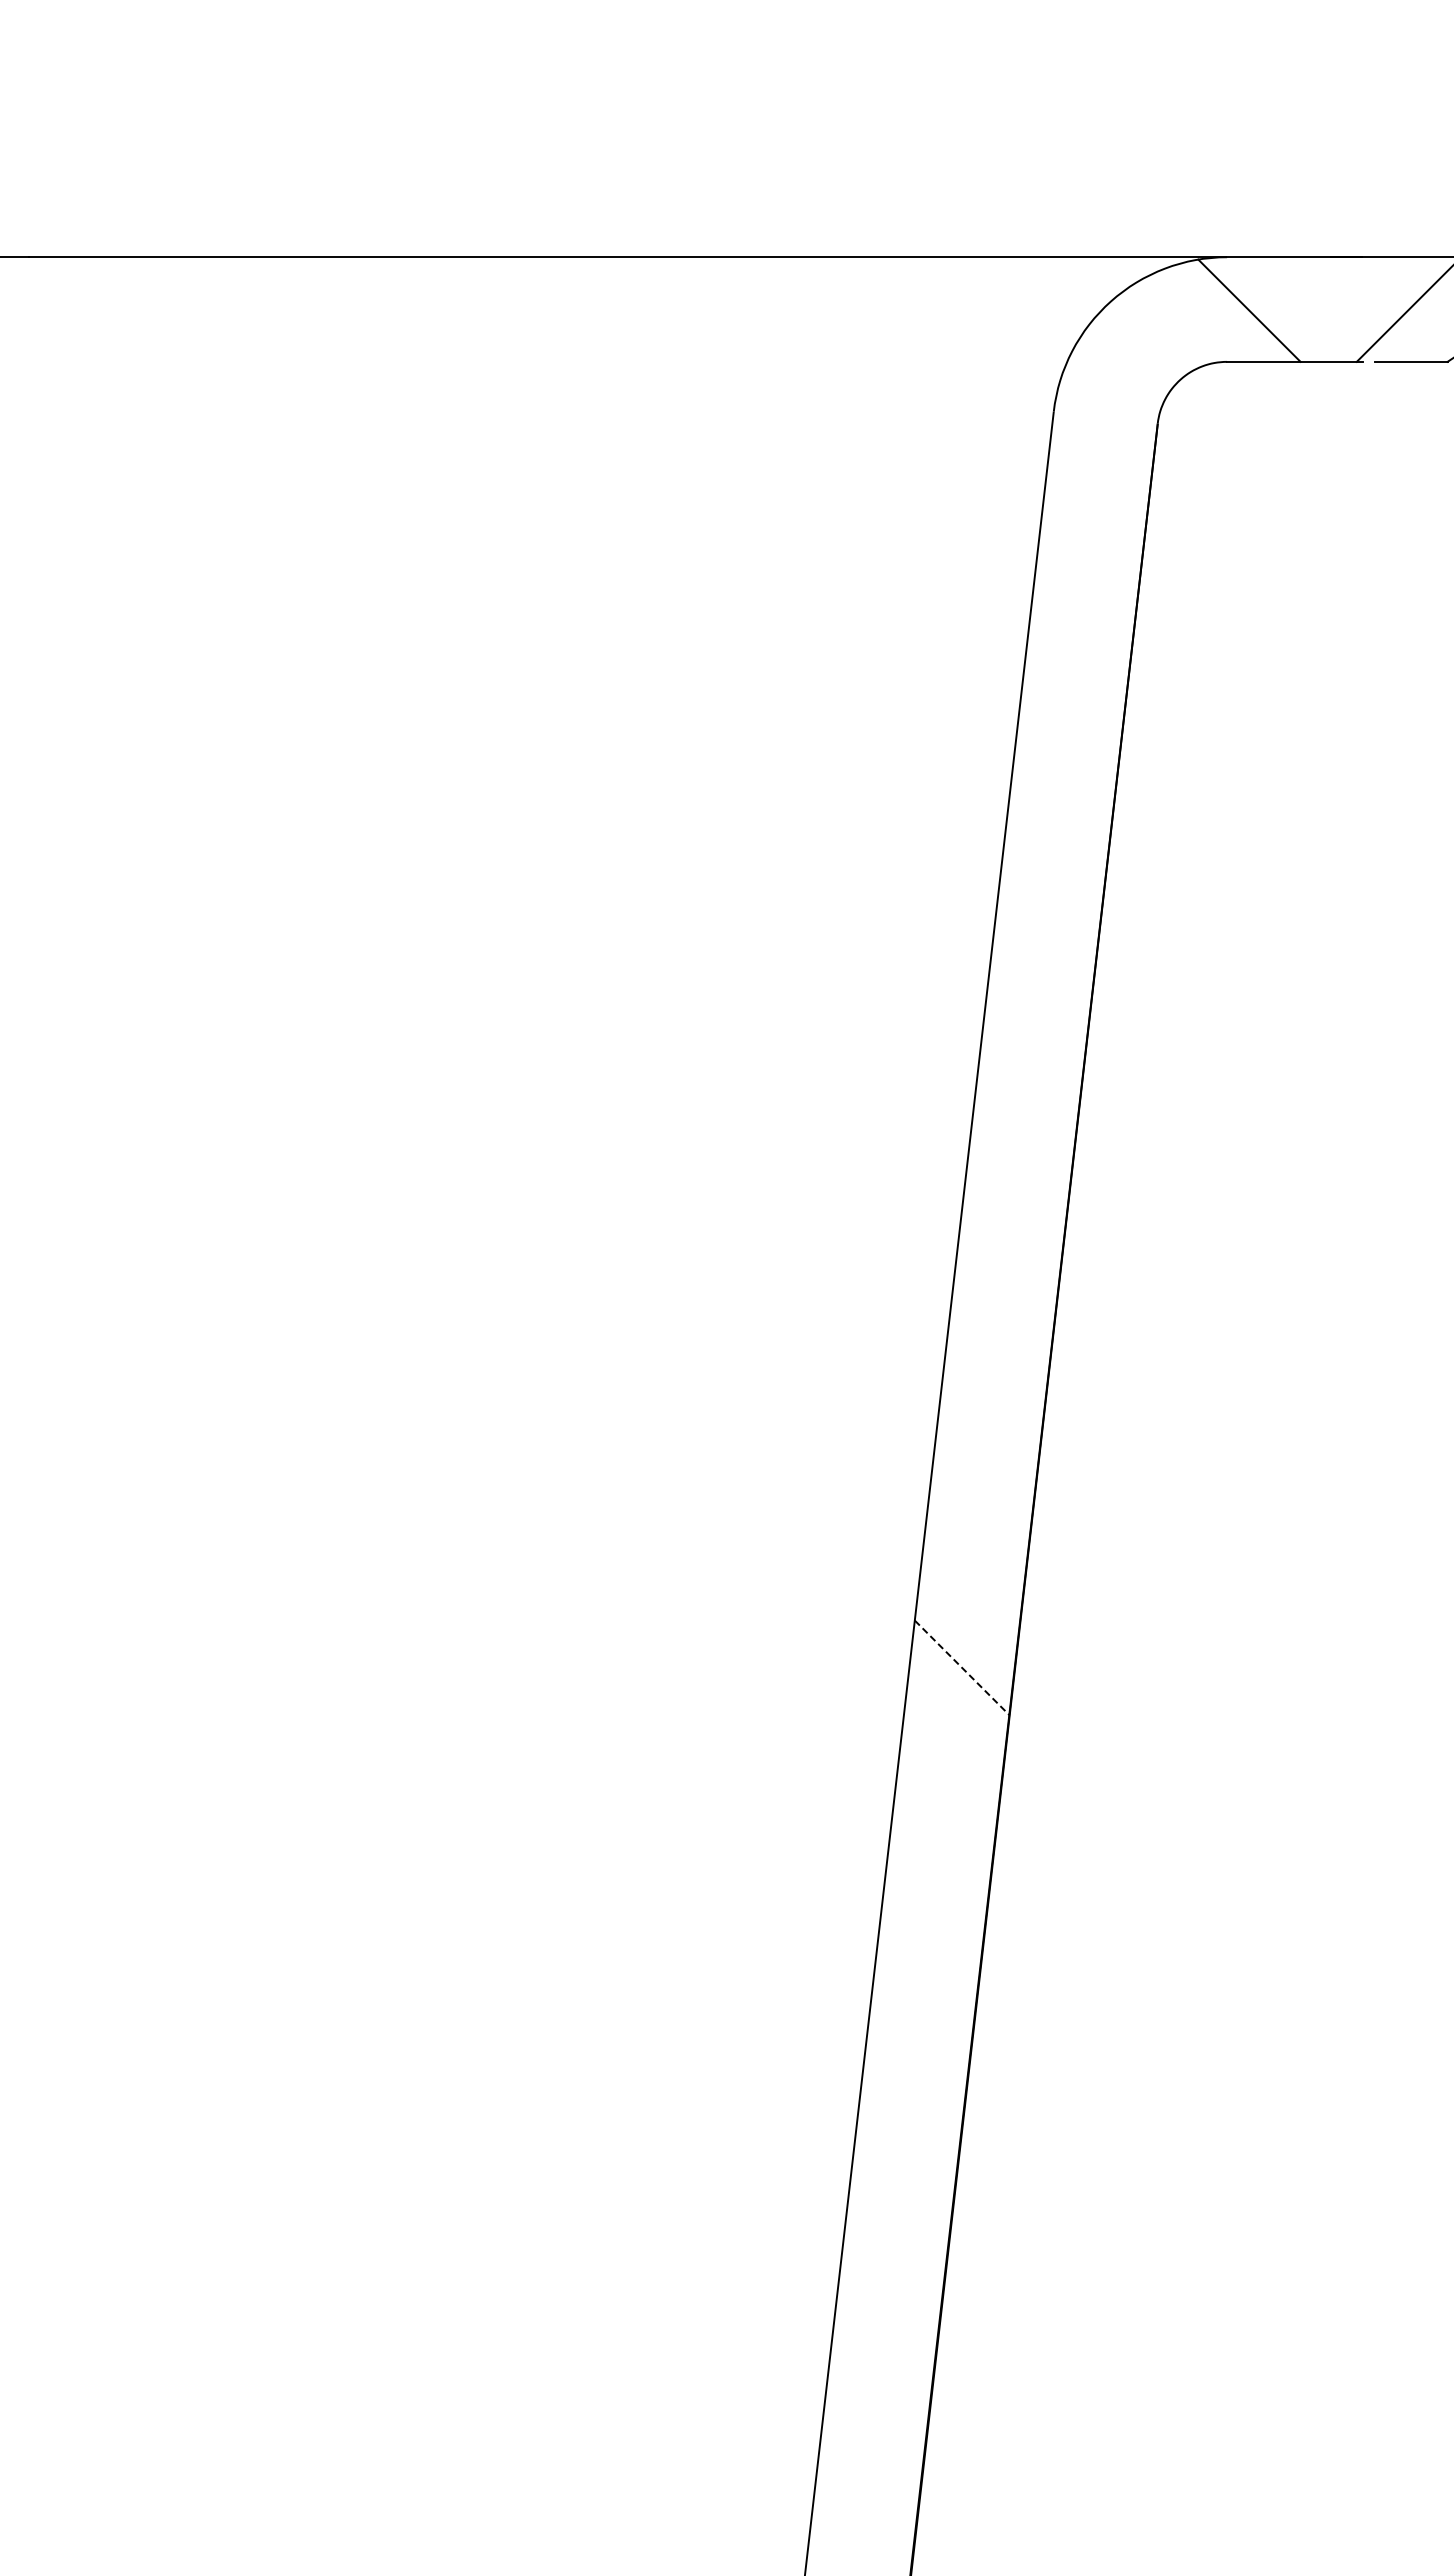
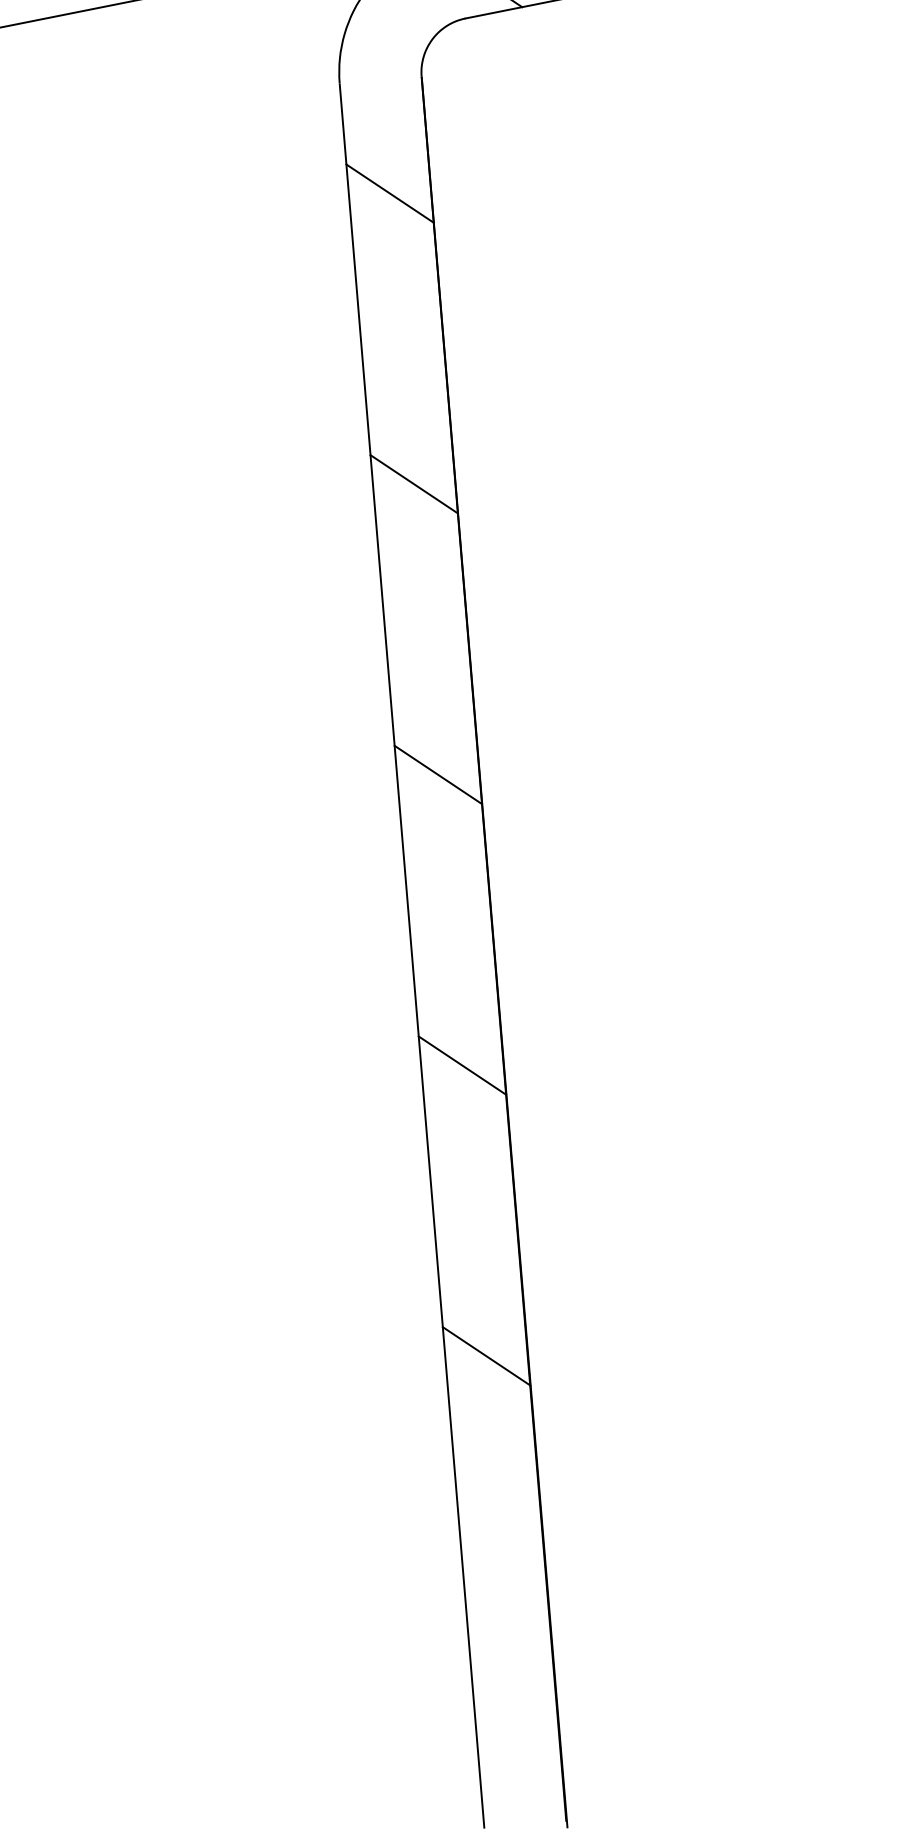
line: (1088, 561) -> (389, 193), added
line: (1046, 930) -> (413, 484), added
line: (1004, 1298) -> (438, 774), added
line: (962, 1667) -> (462, 1065), dashed -> solid
line: (919, 2036) -> (486, 1356), added

